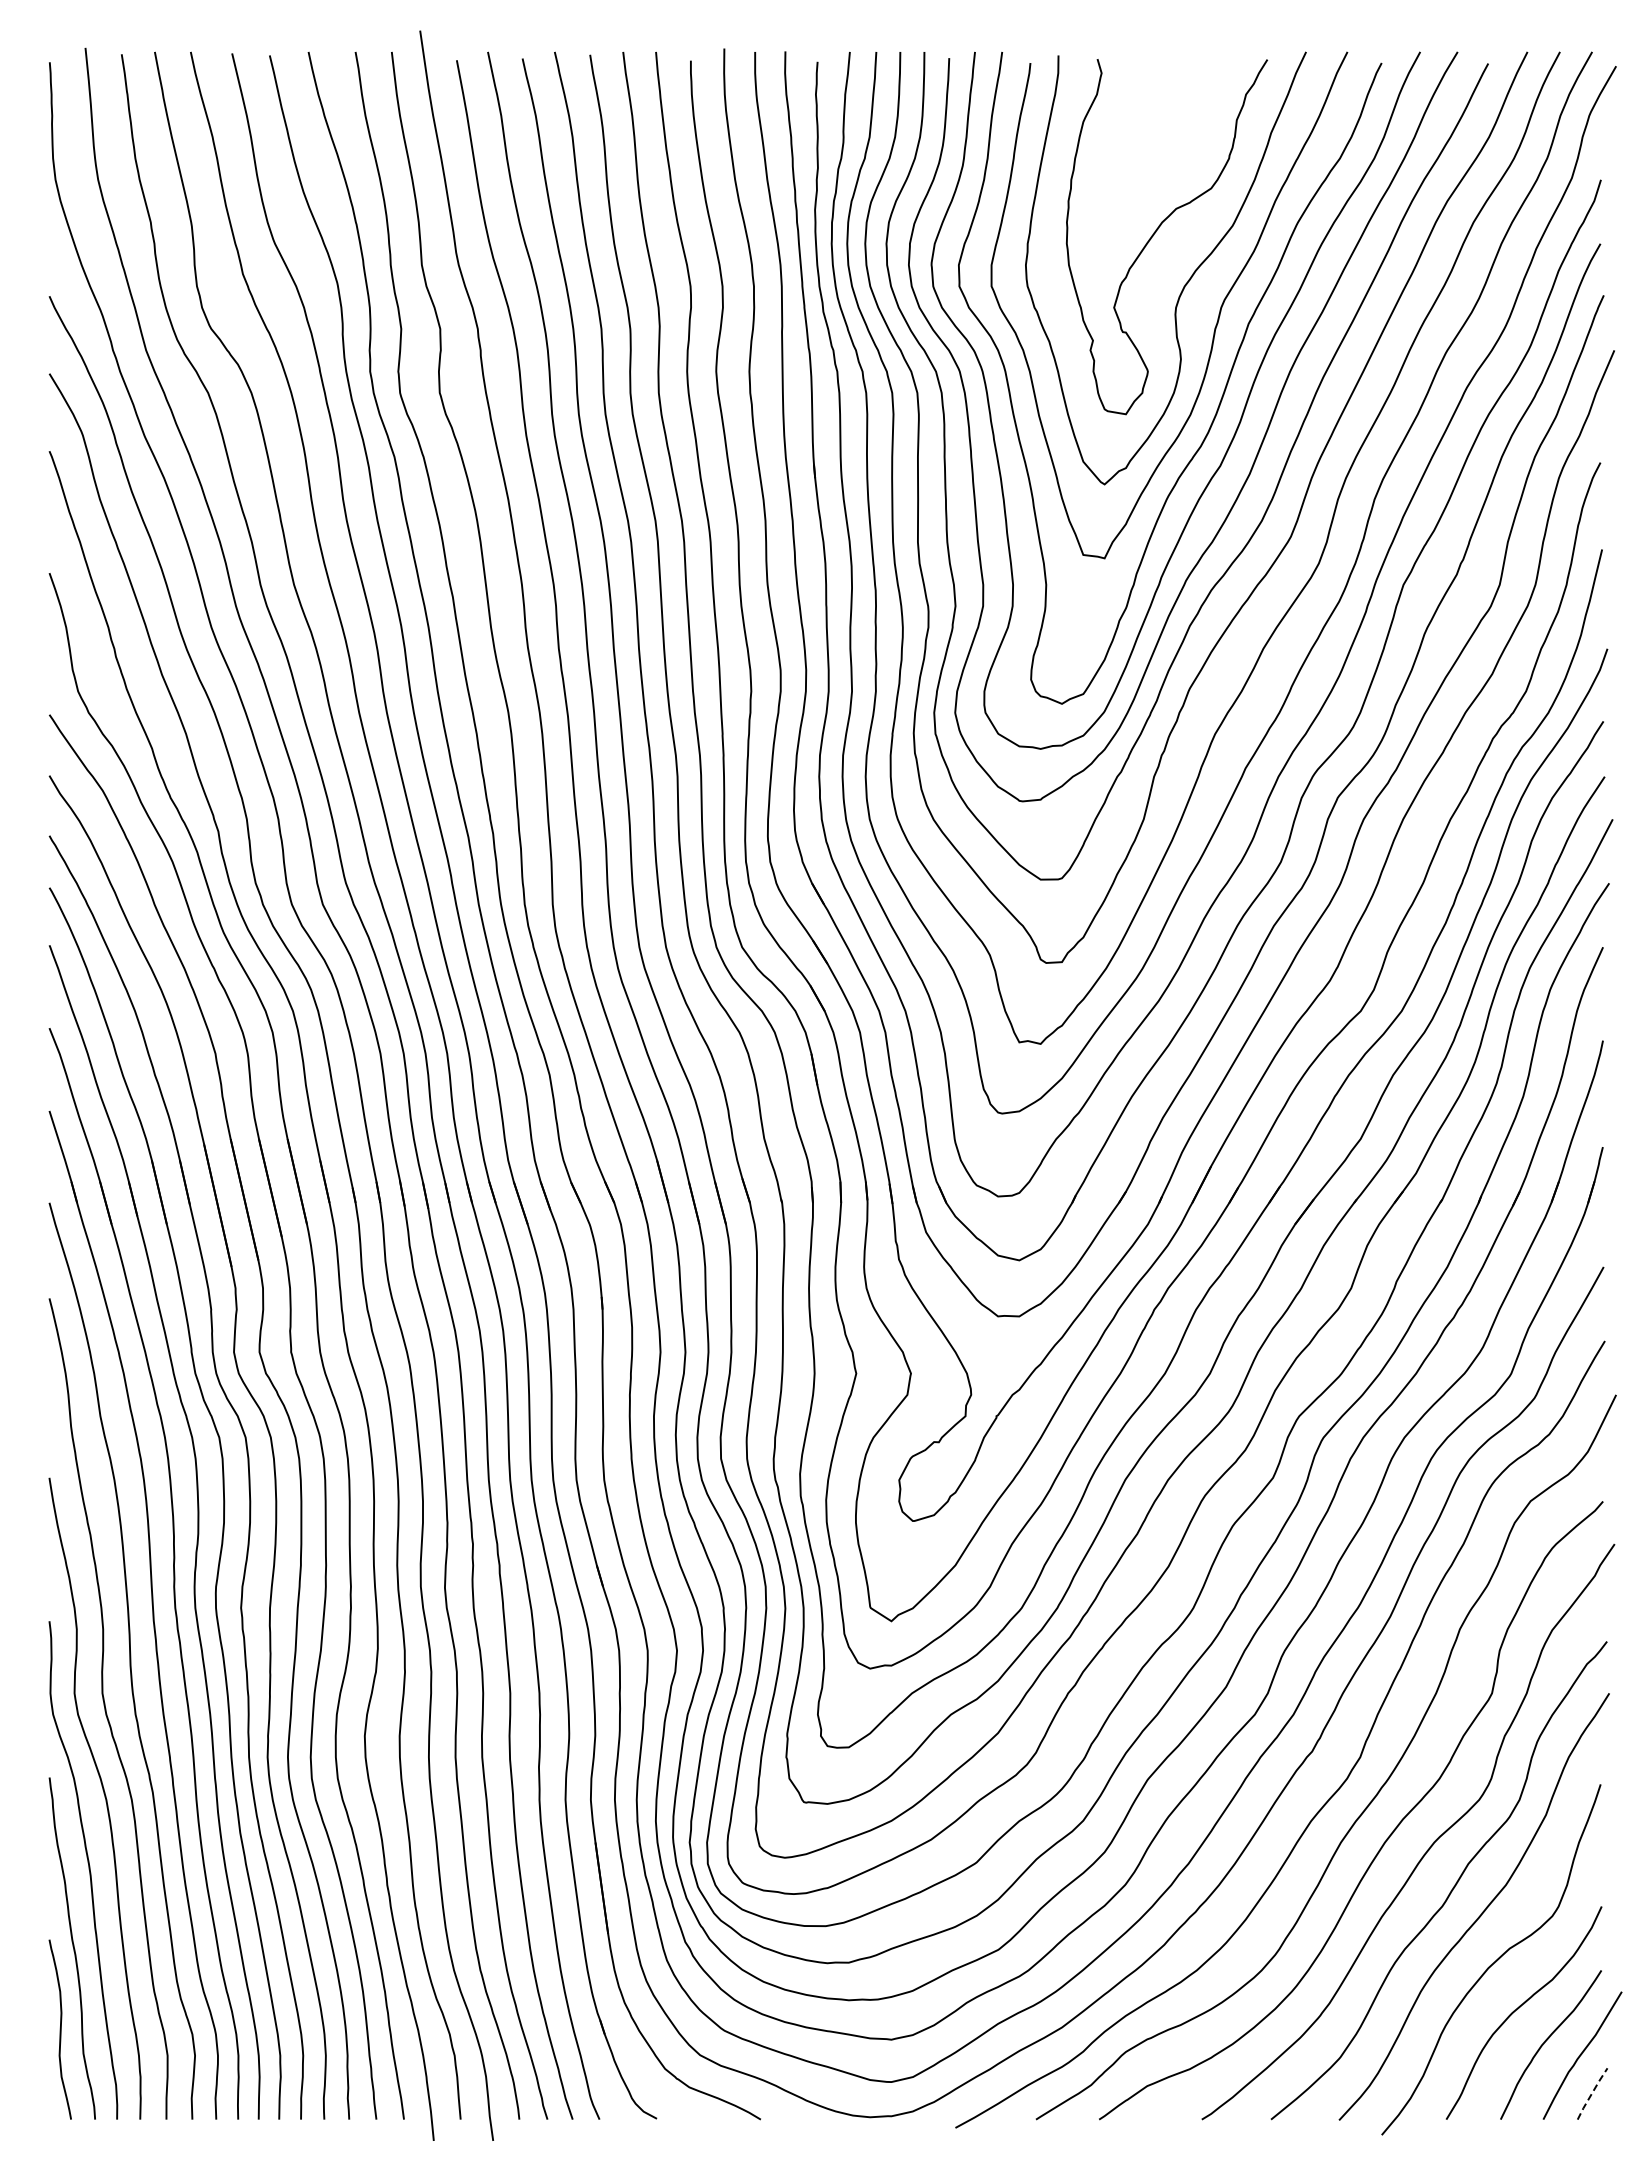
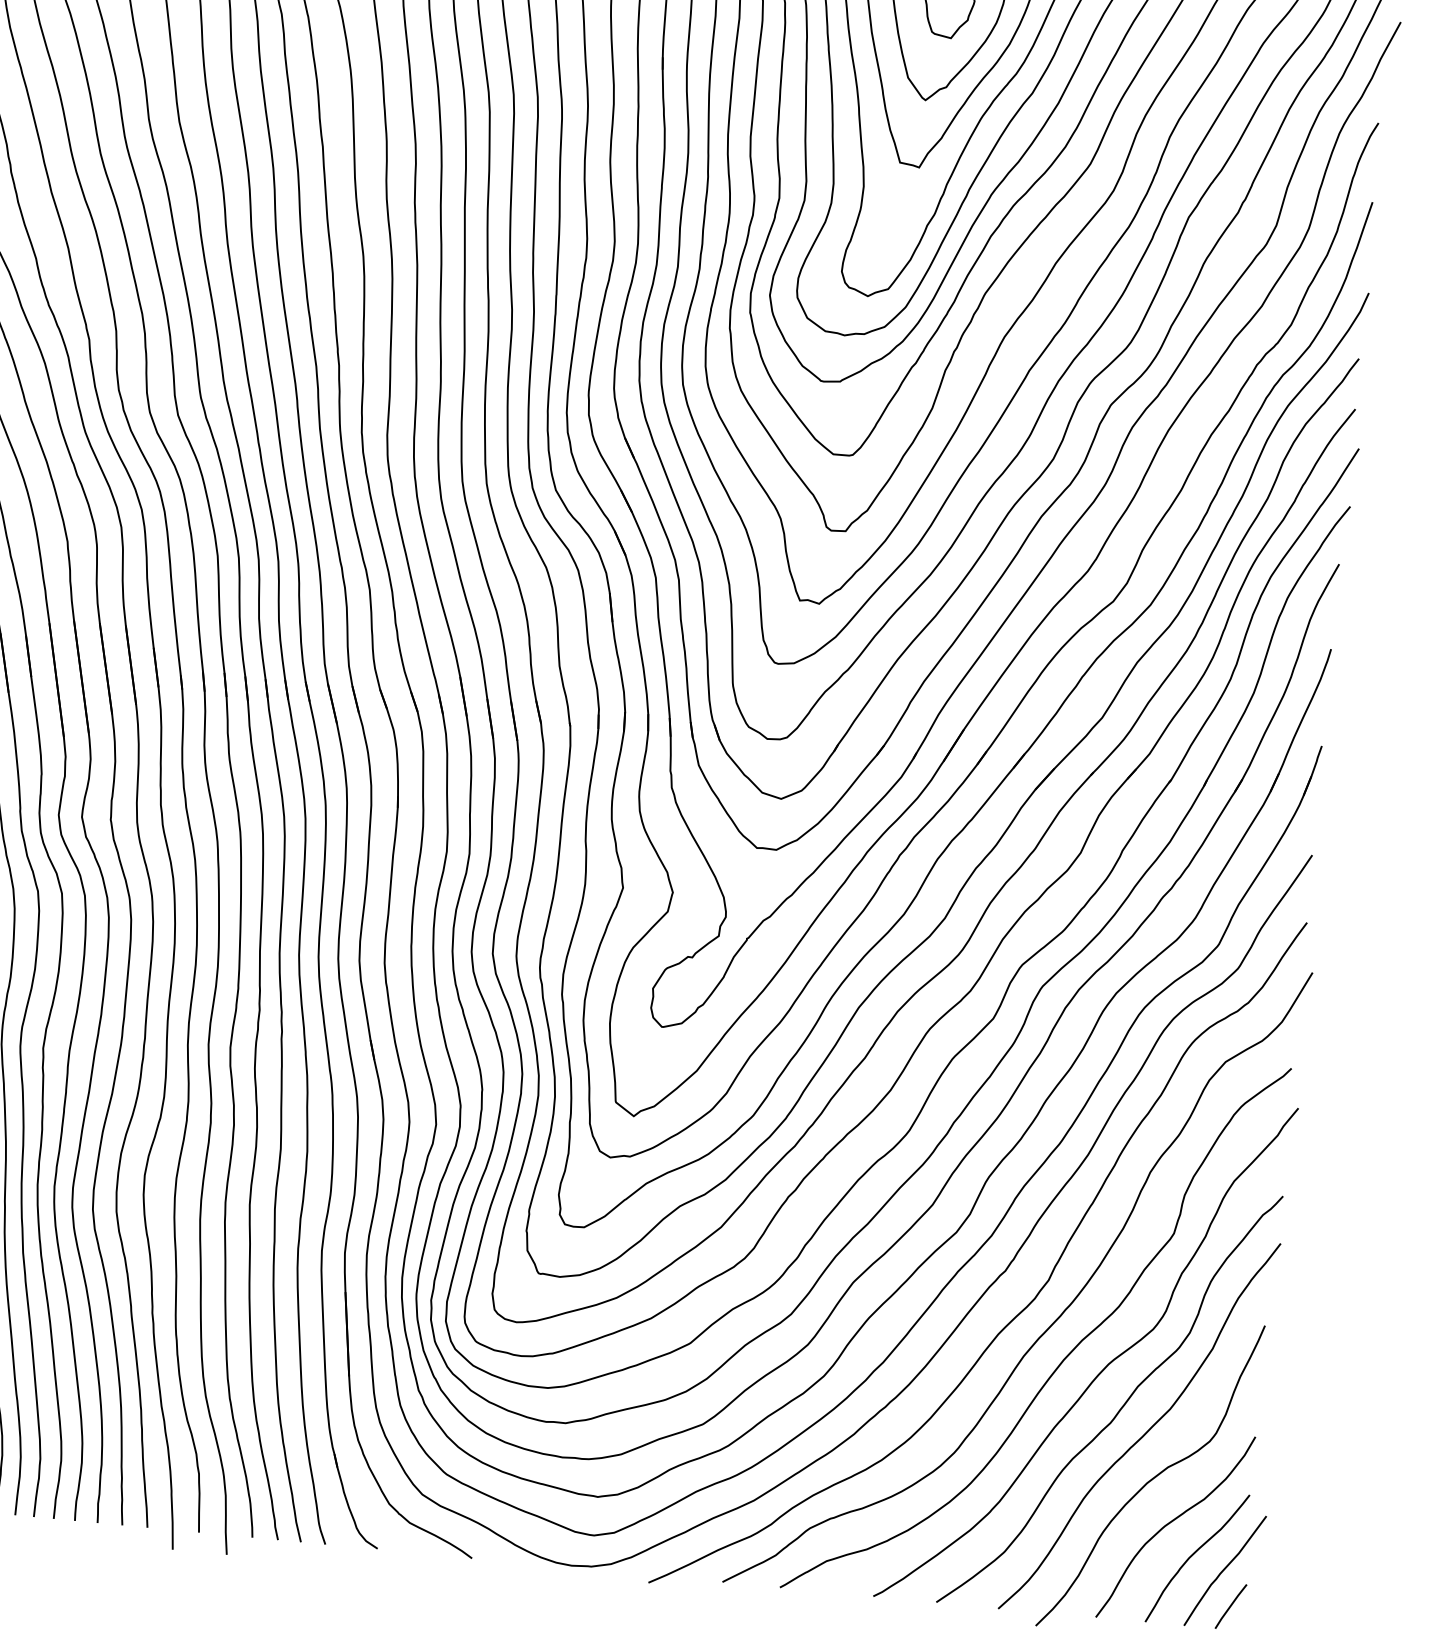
line: (1592, 2093) -> (1231, 1606), dashed -> solid

